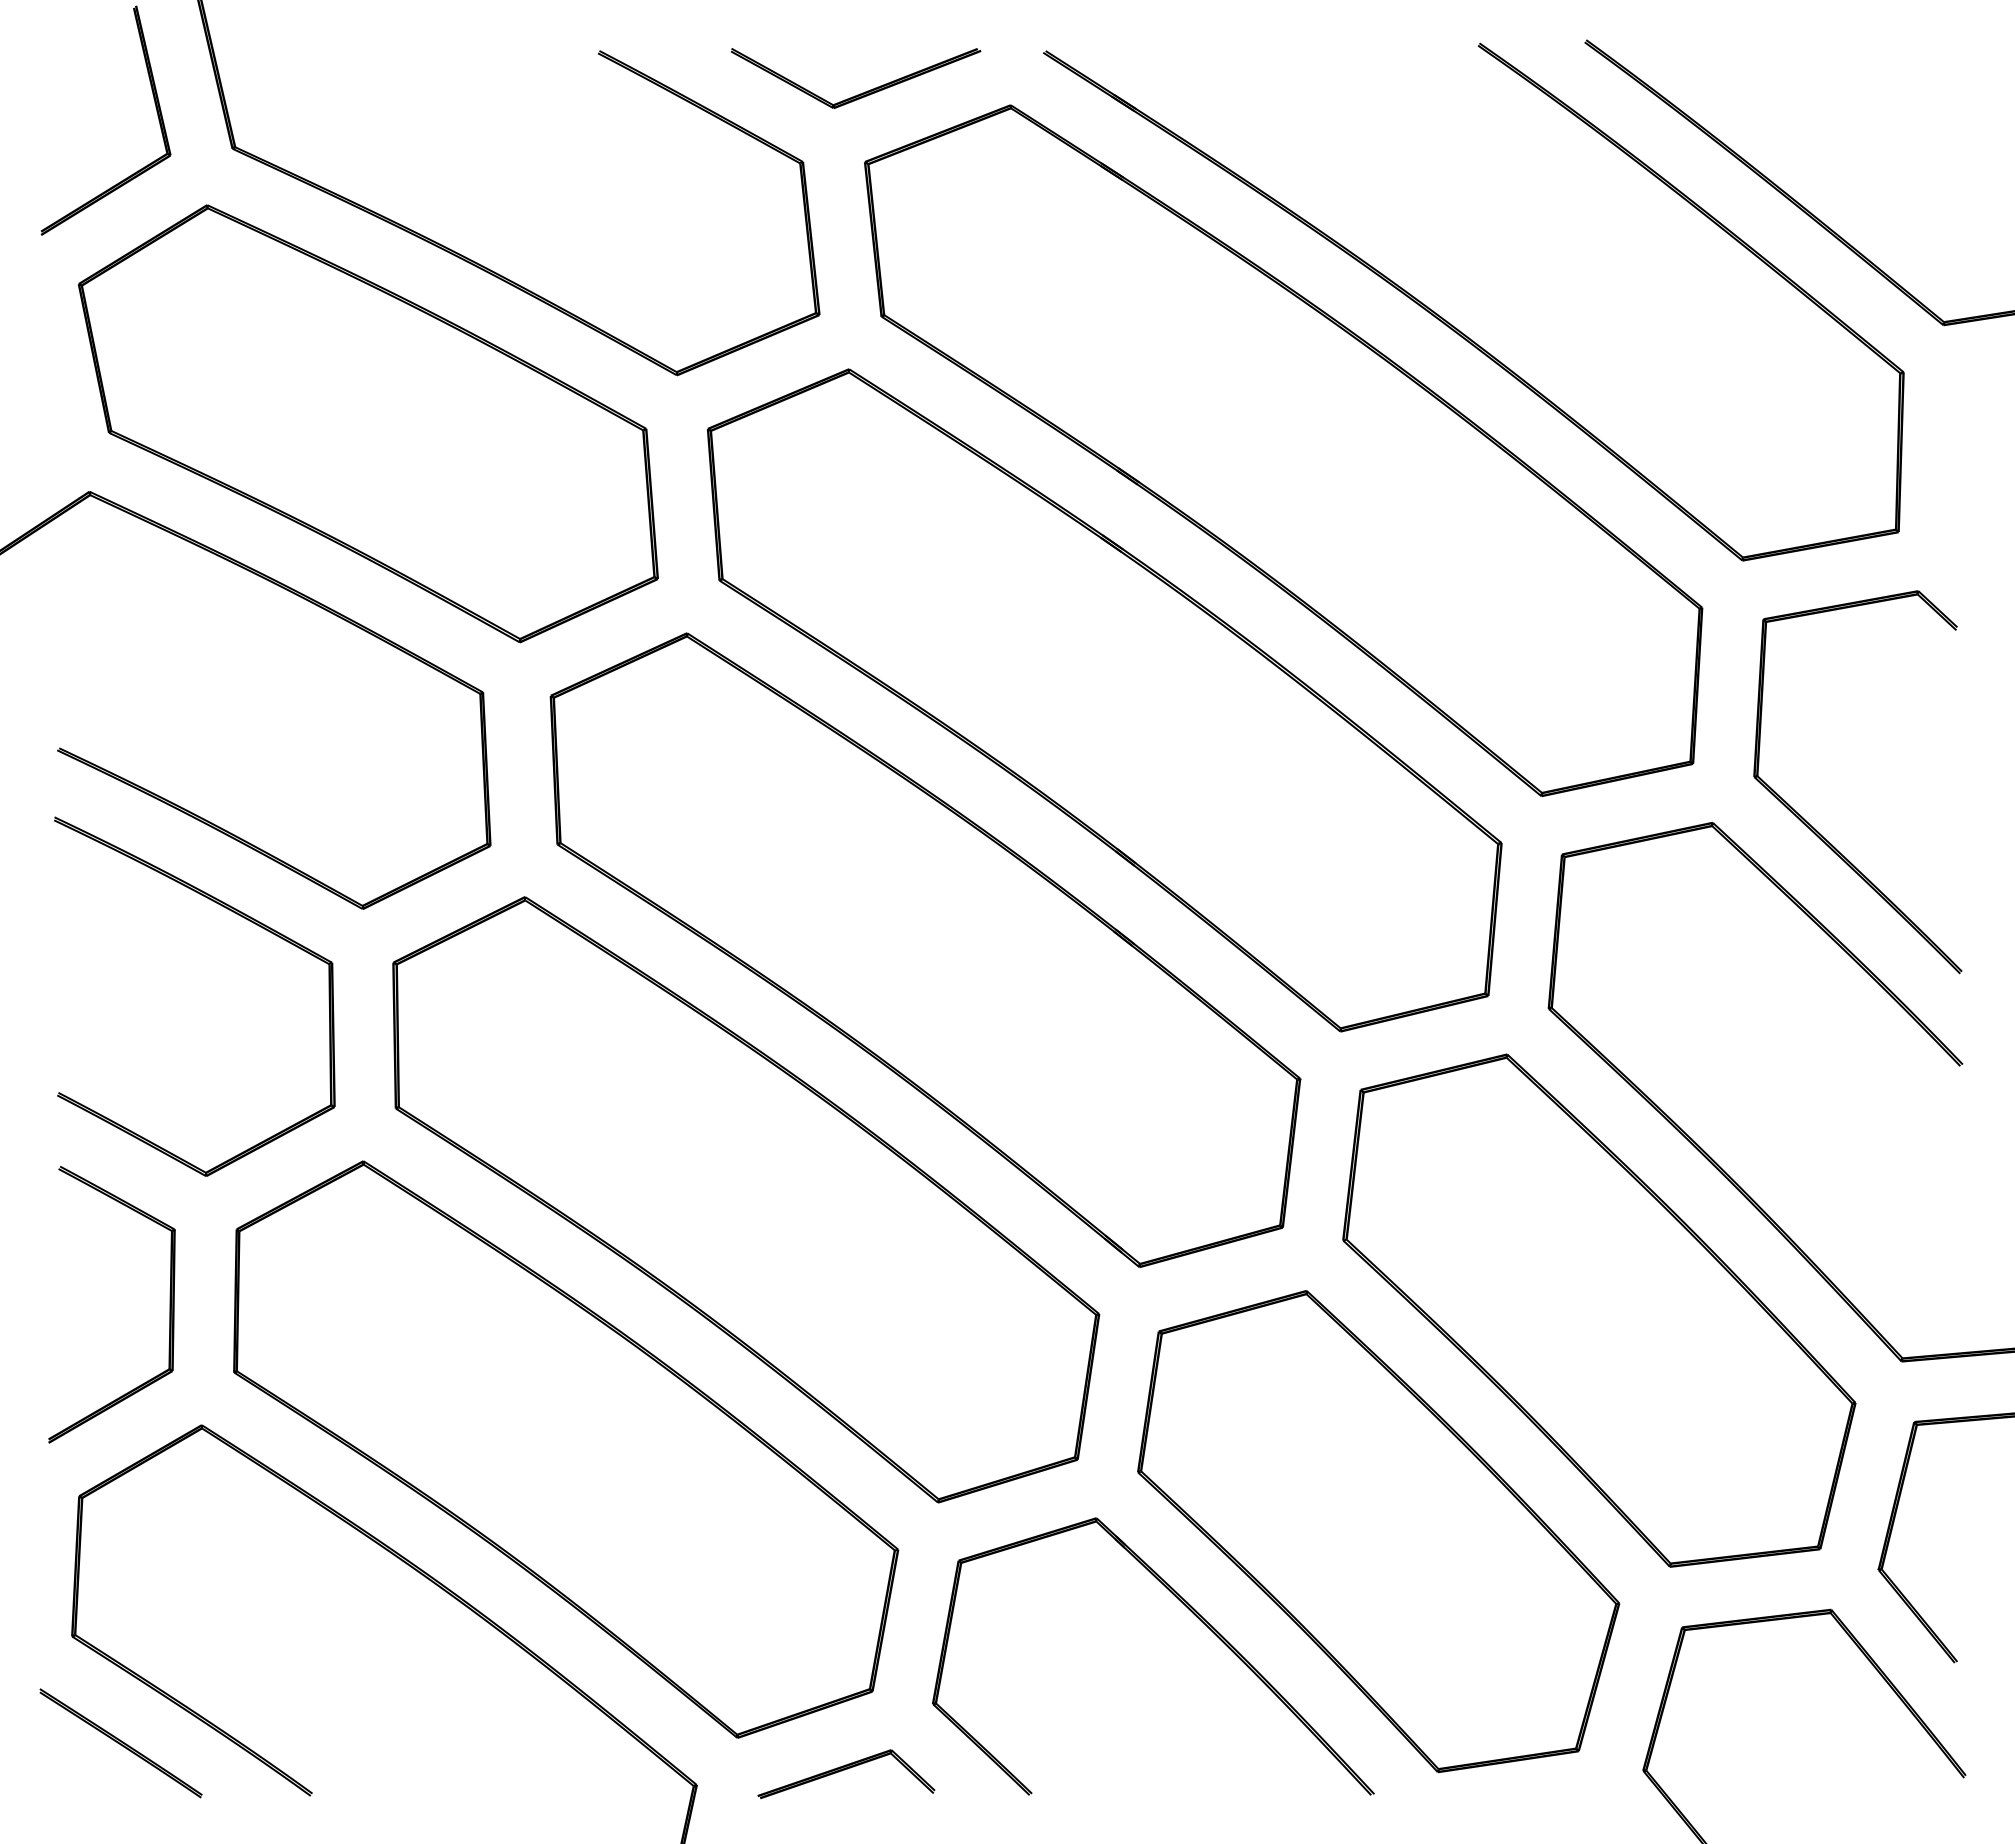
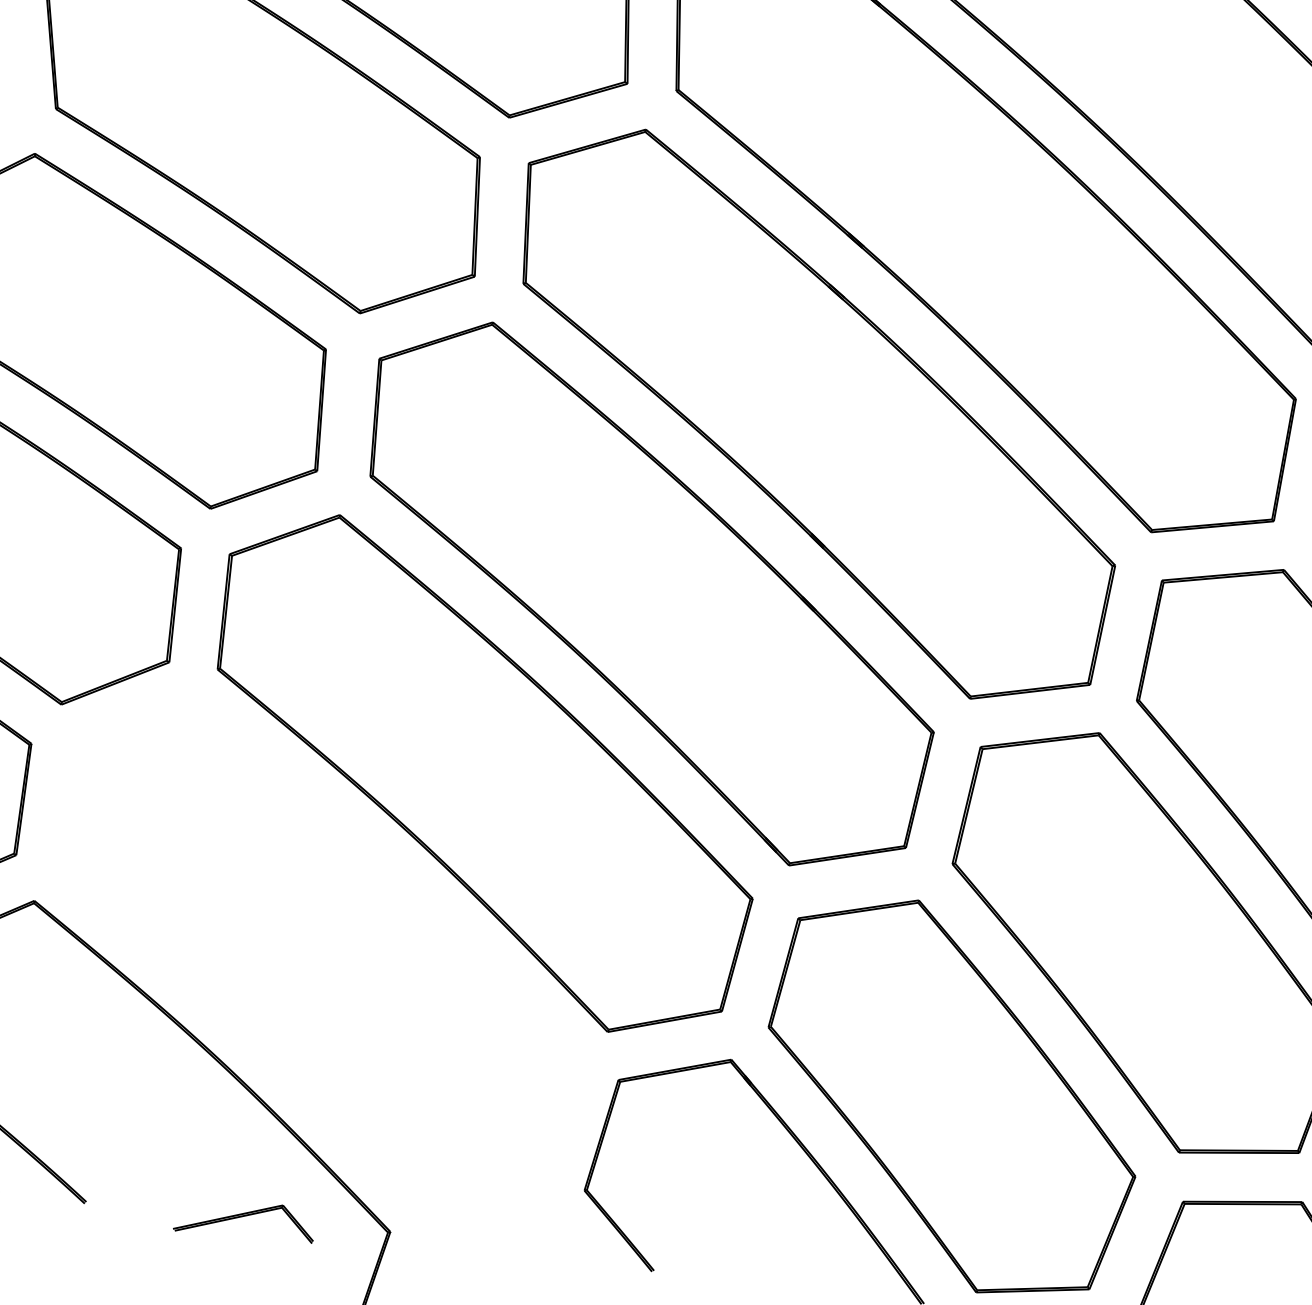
part: (566, 1449) -> (319, 954), removed
part: (846, 1774) -> (245, 1220), moved

